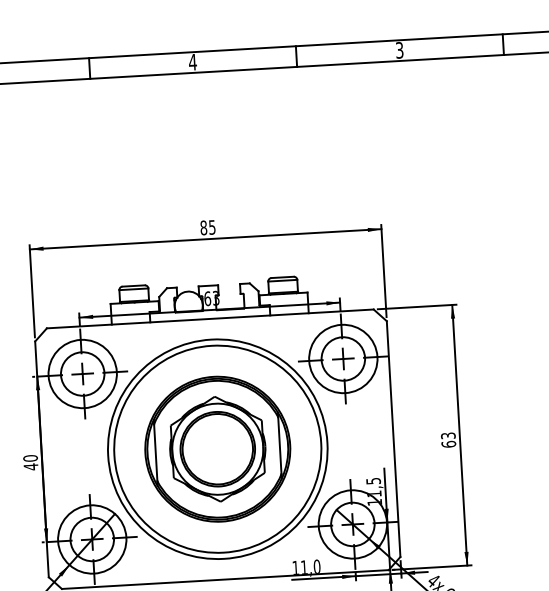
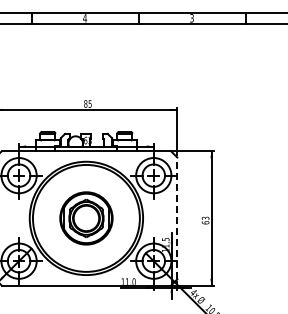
line: (393, 439) -> (177, 218), solid -> dashed
part: (217, 449) -> (86, 218), size x0.7

